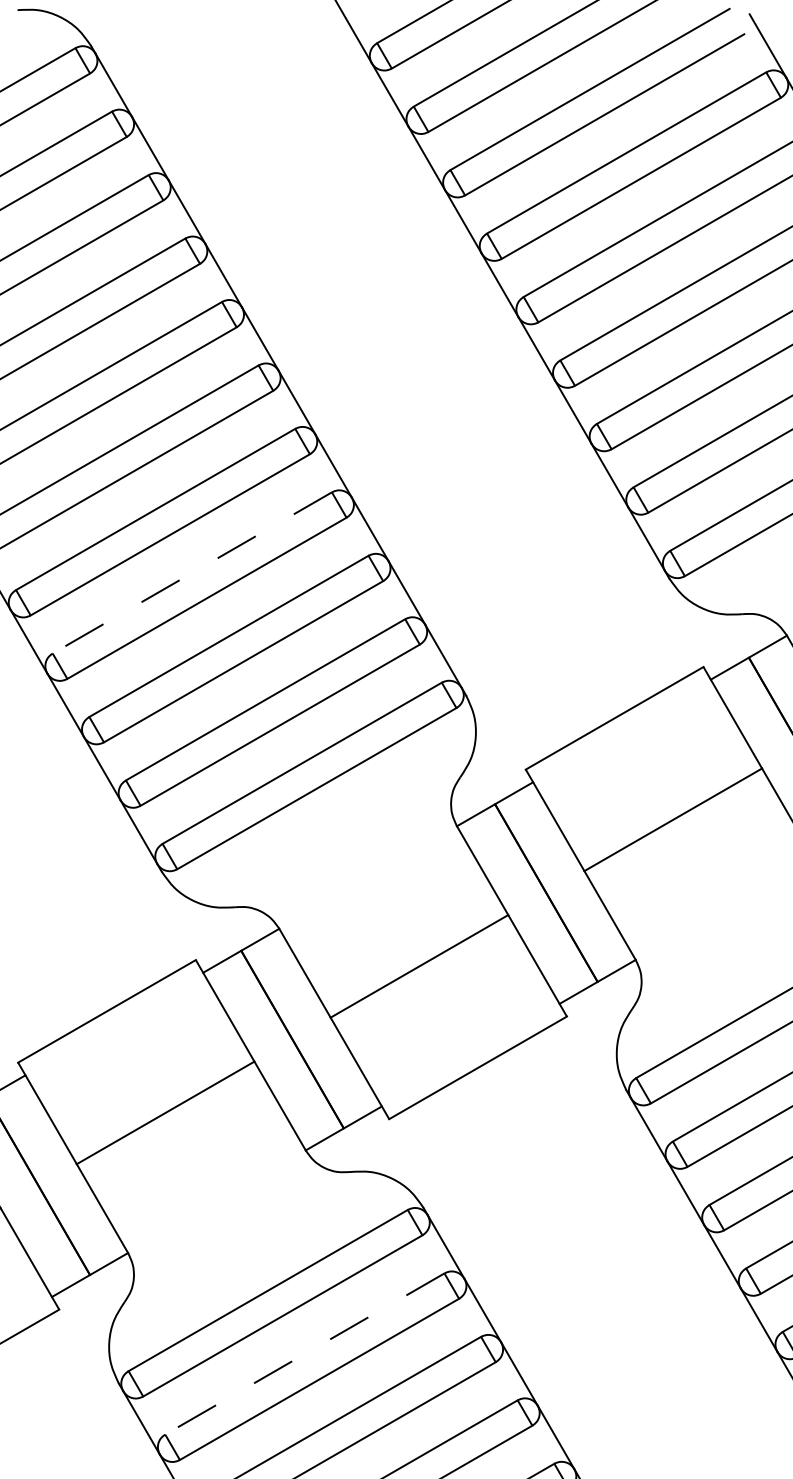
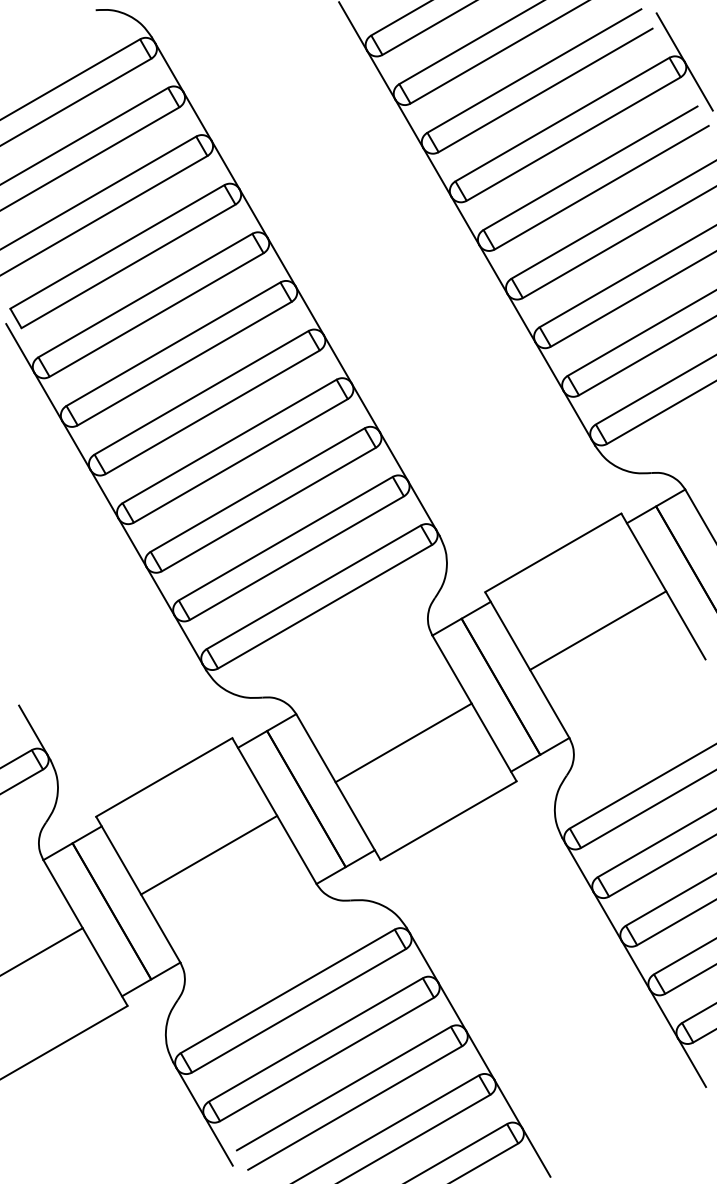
line: (192, 572) -> (229, 441), dashed -> solid
line: (304, 1353) -> (315, 1039), dashed -> solid

